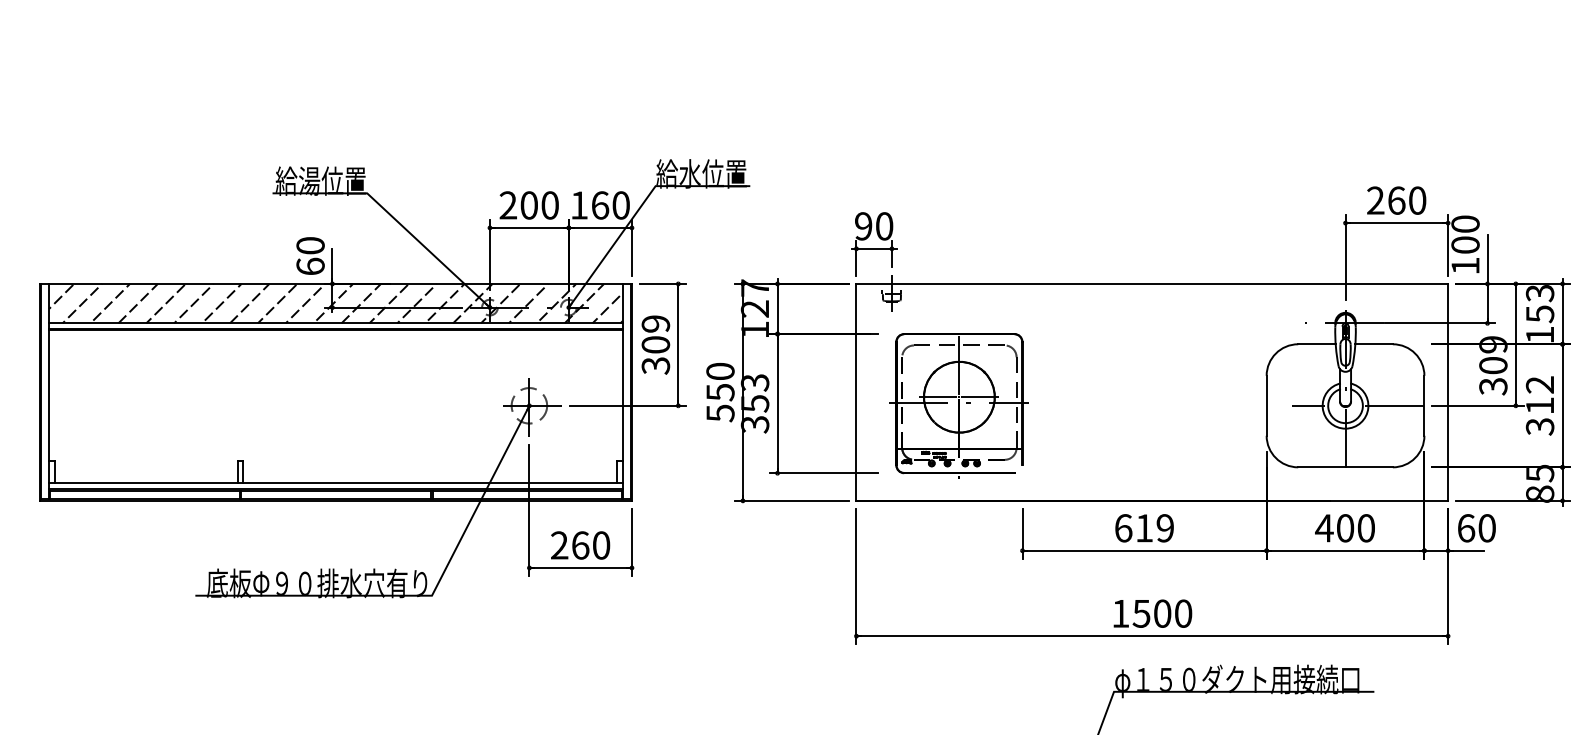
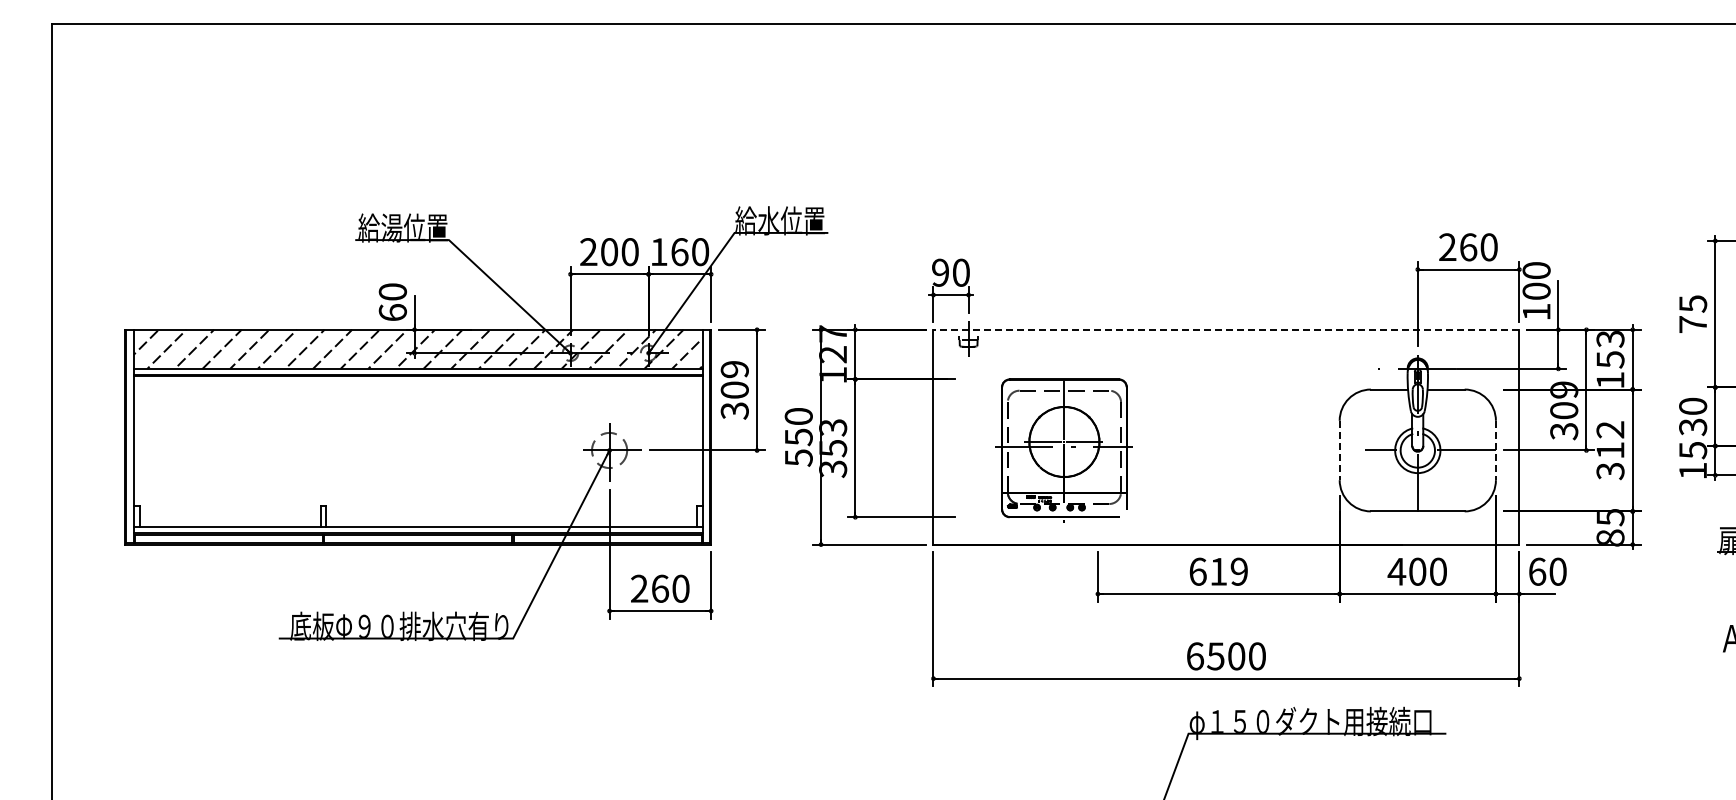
line: (1152, 283) -> (1226, 329), solid -> dashed
part: (958, 405) -> (1063, 450), moved
line: (1266, 405) -> (1339, 450), solid -> dashed
line: (1423, 405) -> (1495, 450), solid -> dashed
text: (1121, 613) -> (1195, 656), 1500 -> 6500

